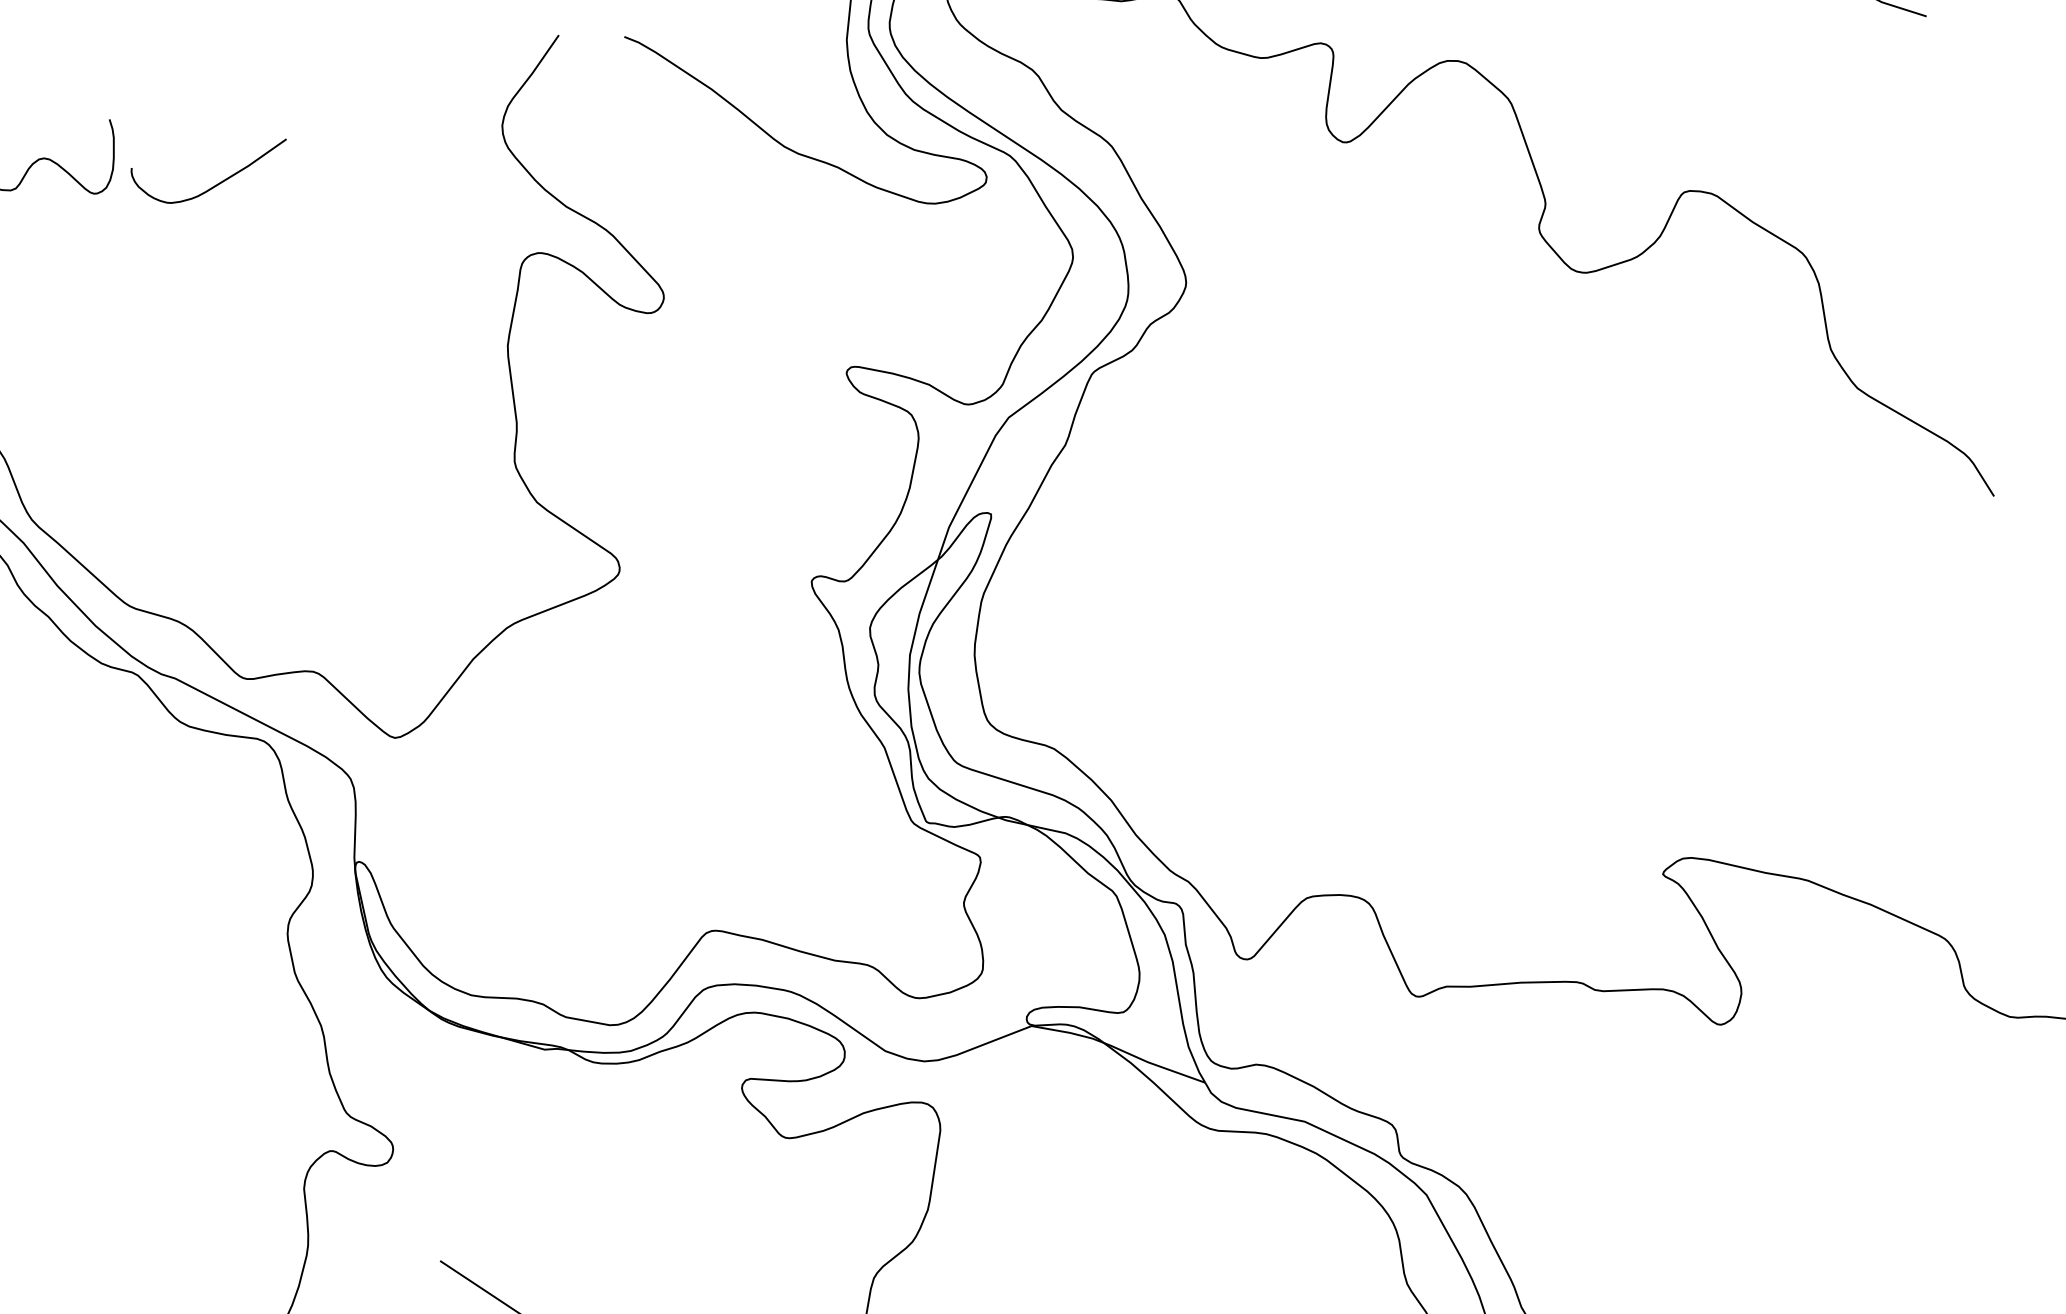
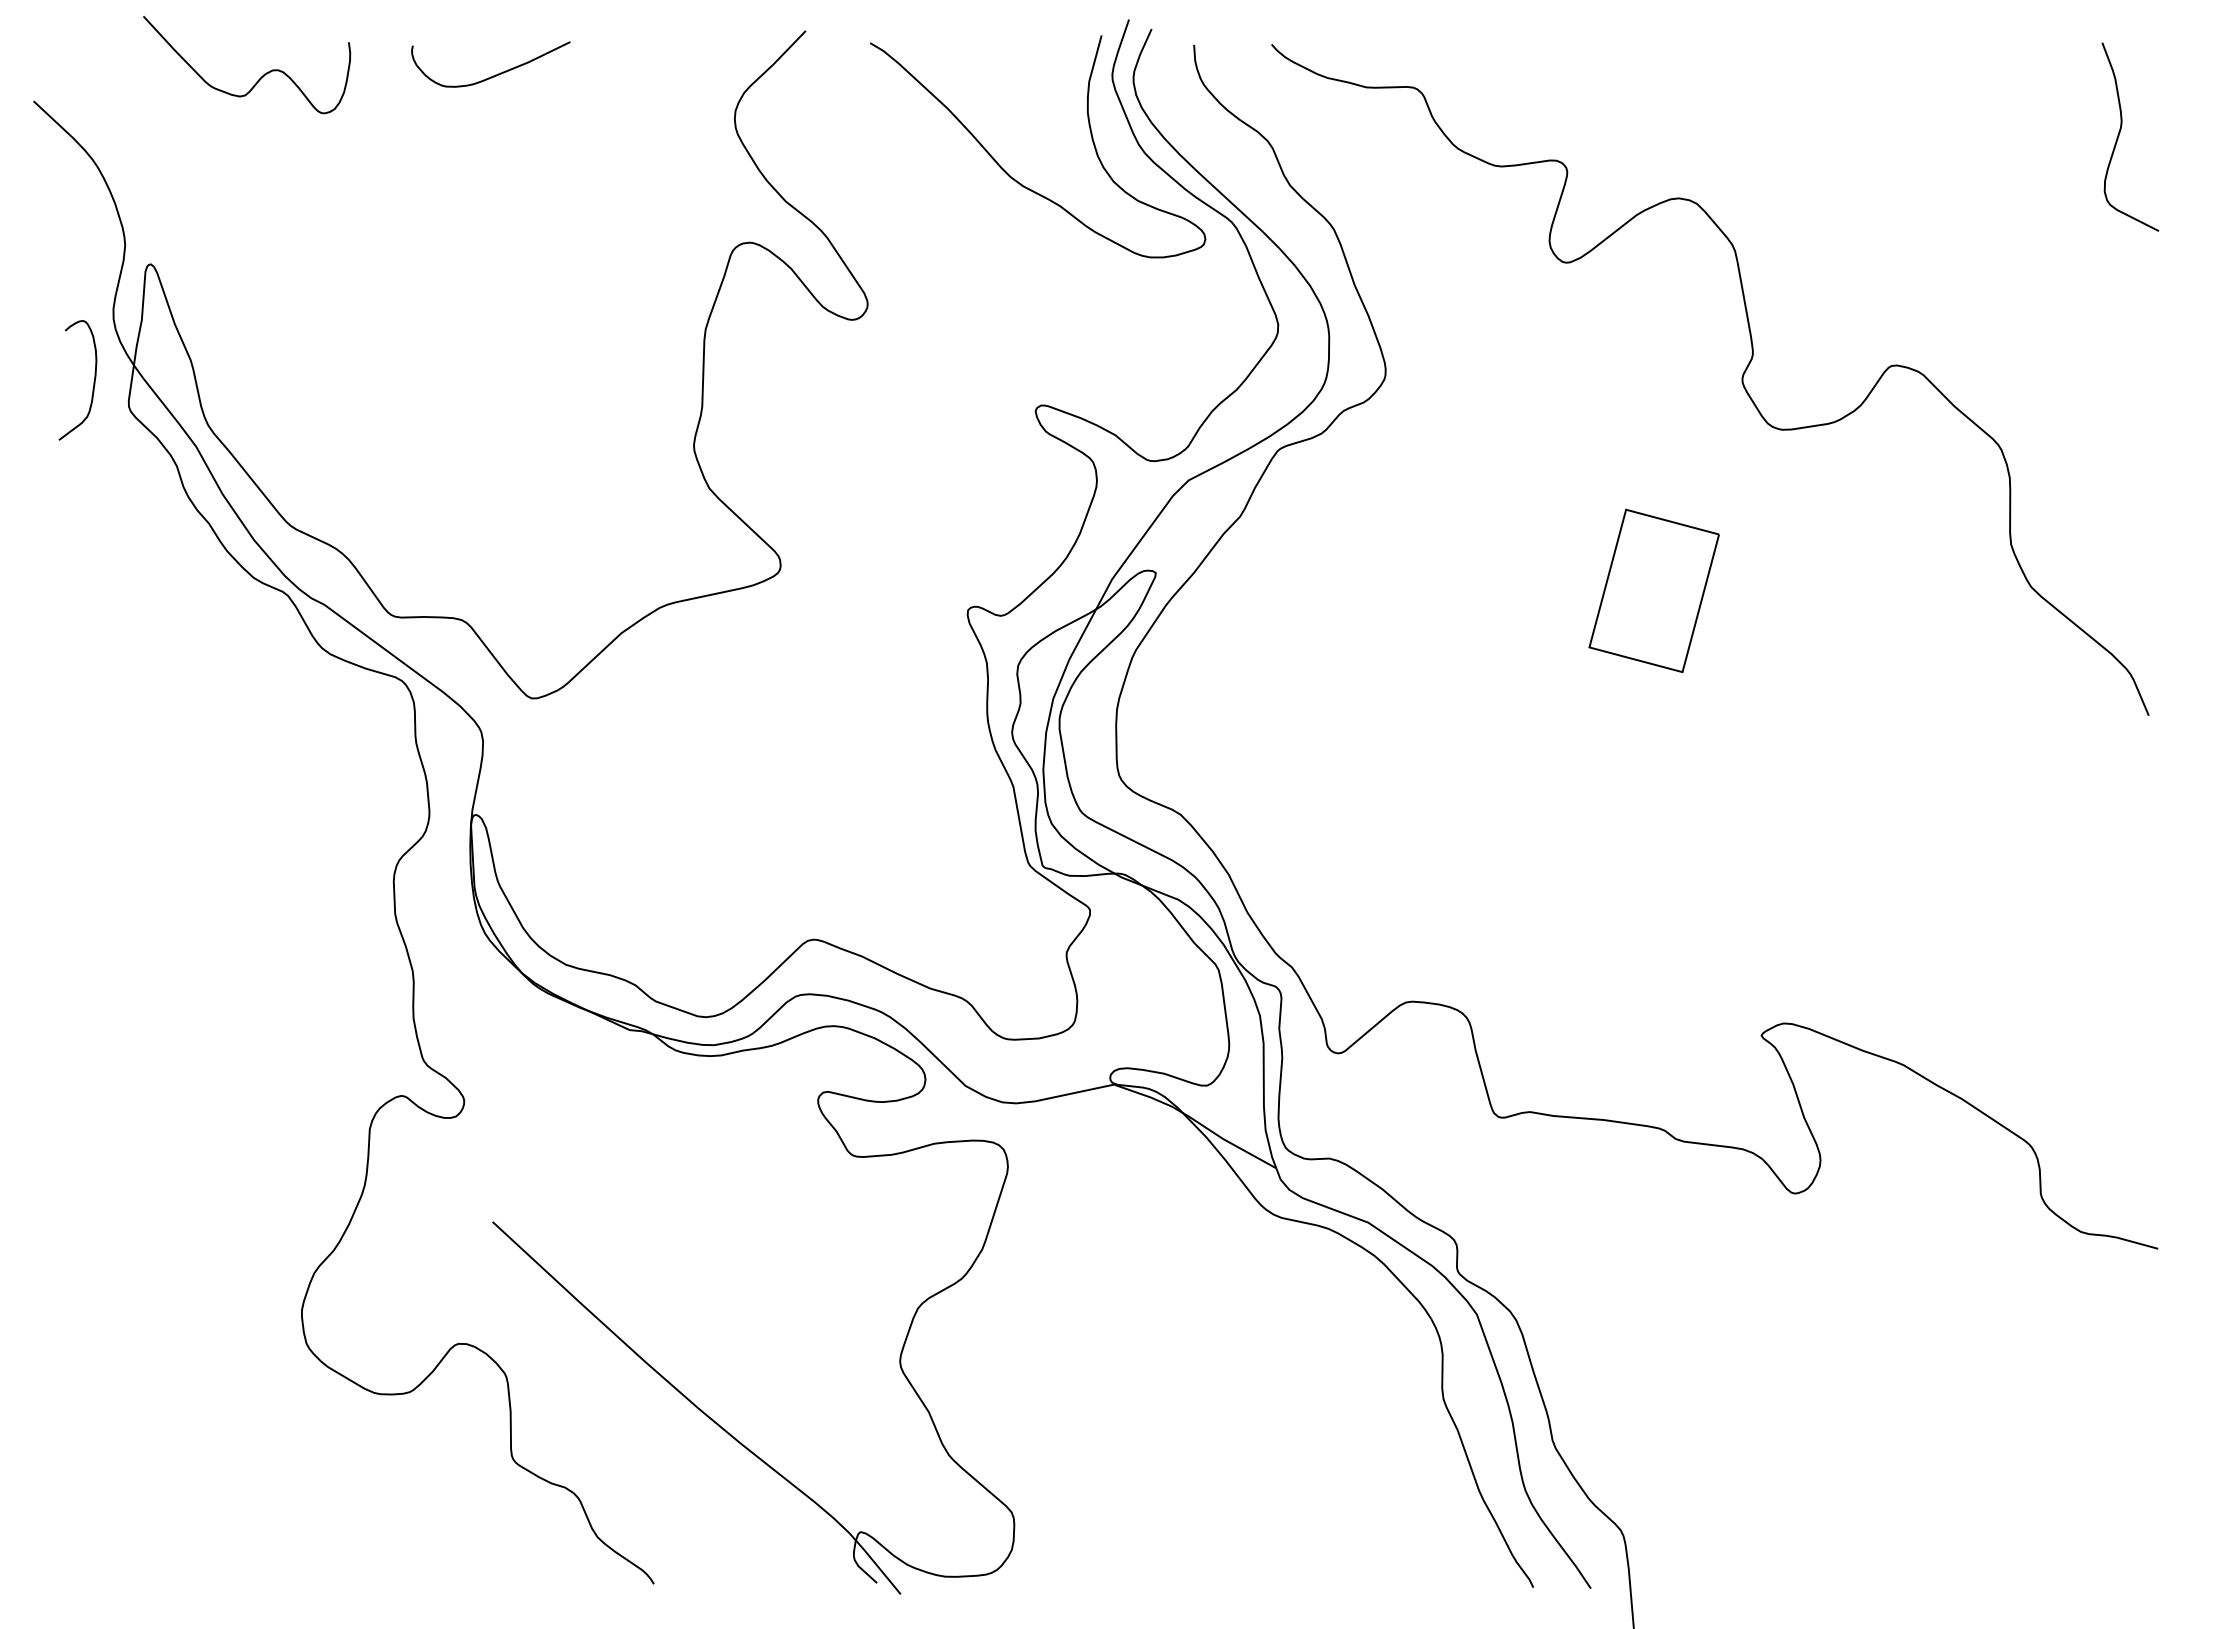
curve: (217, 183) -> (495, 74), moved
part: (1485, 452) -> (1653, 590), added

